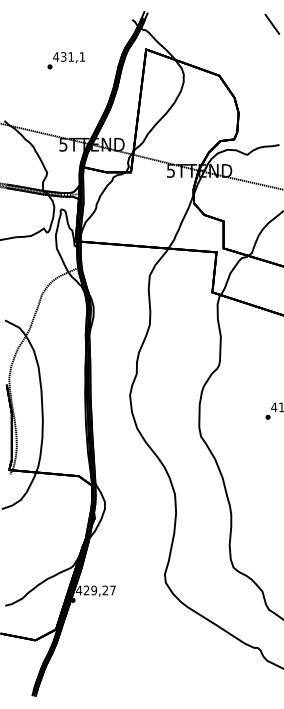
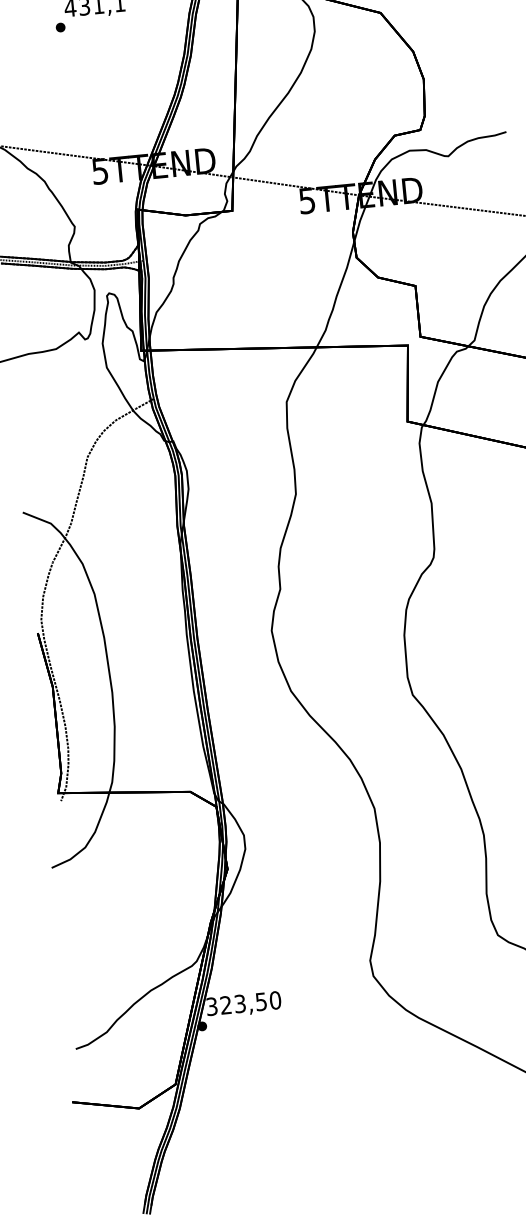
text: (95, 590) -> (242, 1003), 429,27 -> 323,50

